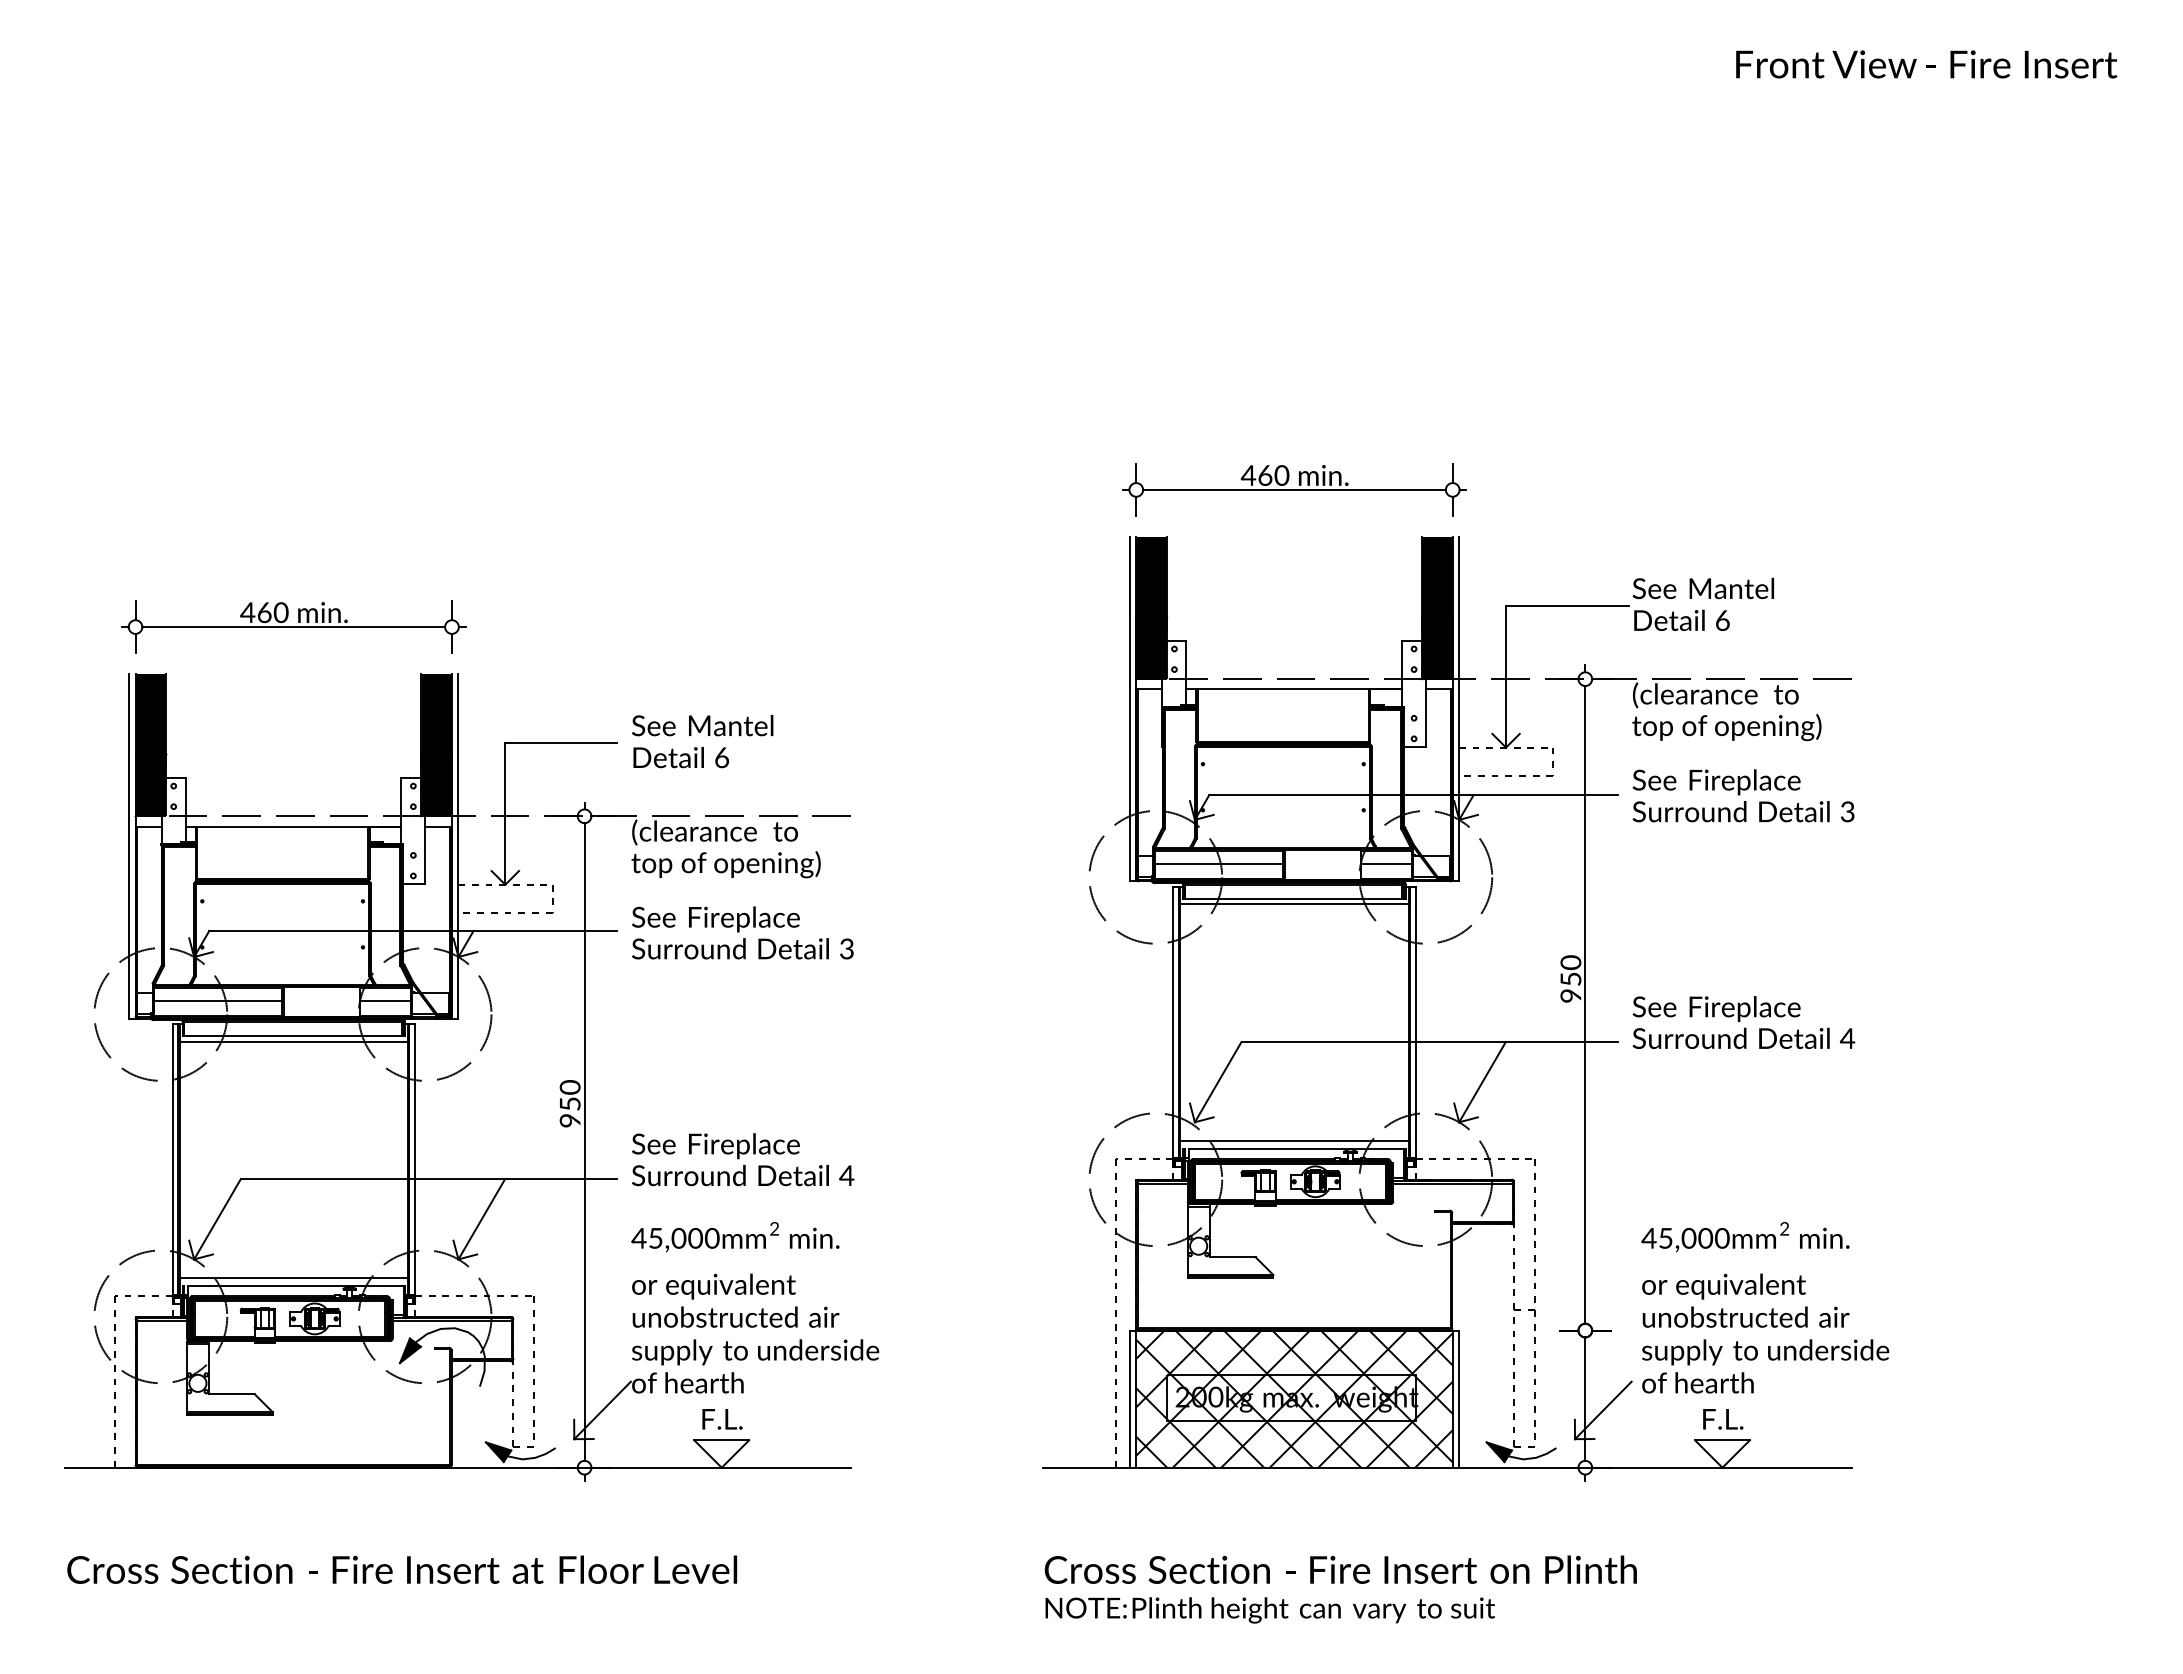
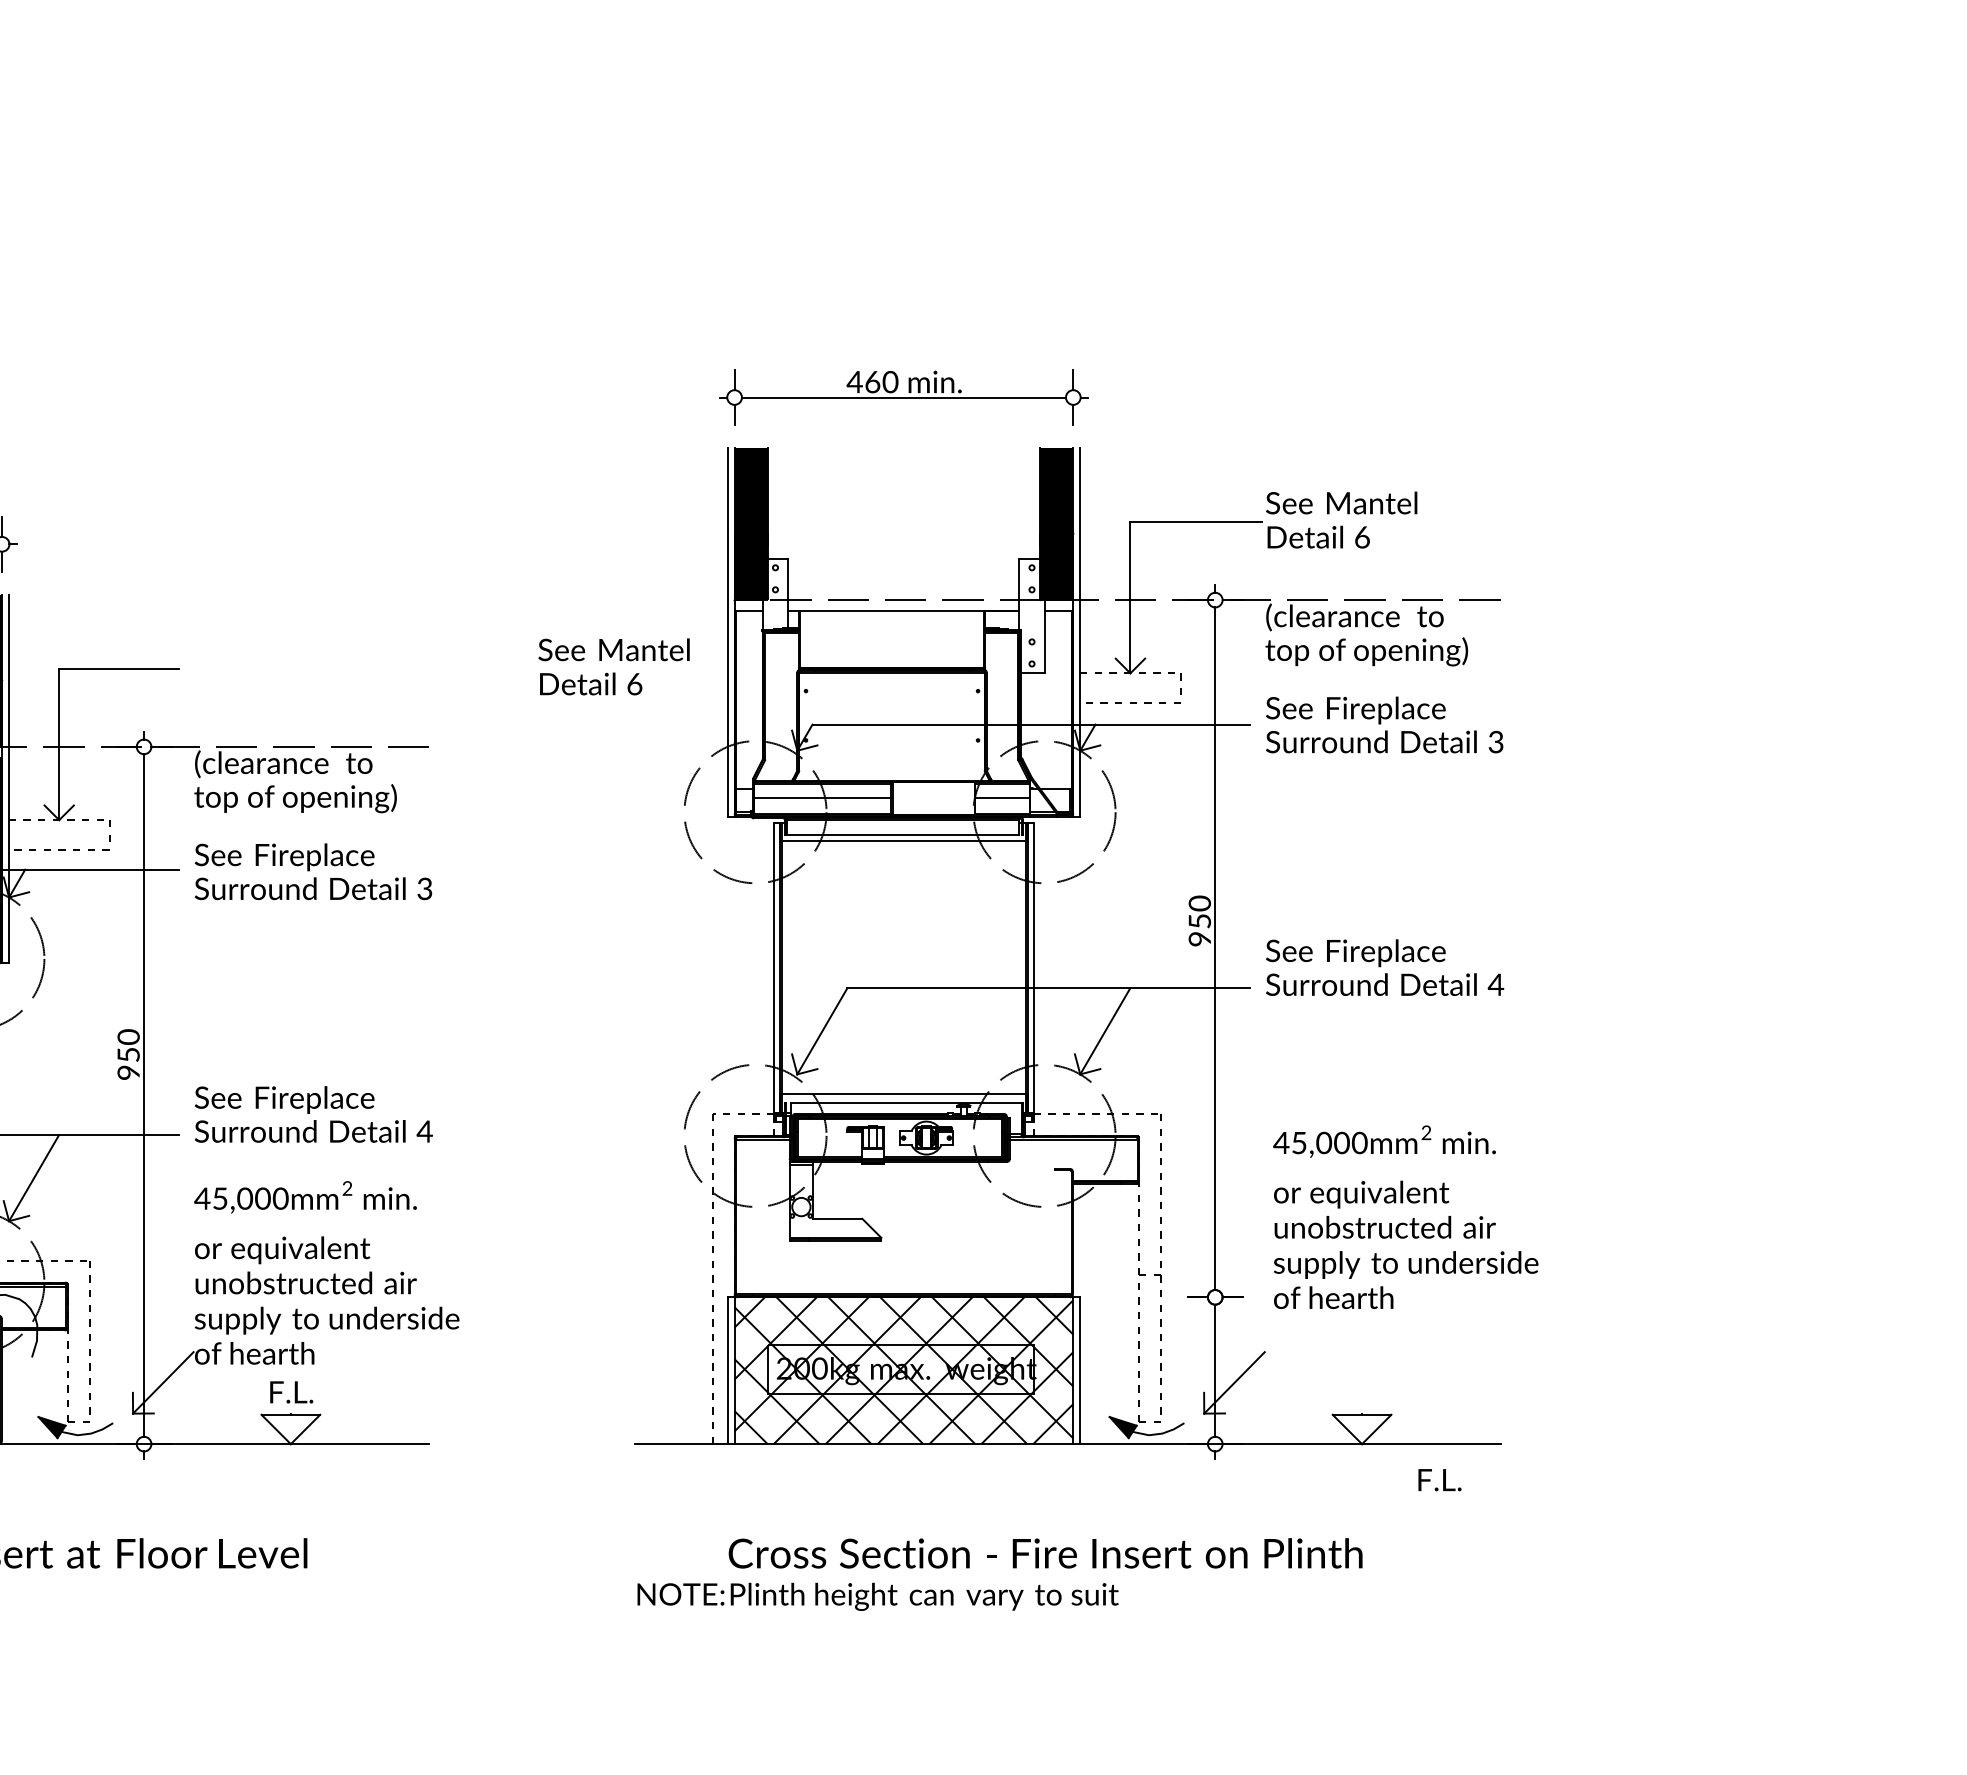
text: (702, 741) -> (613, 666), moved
text: (1765, 1307) -> (1405, 1217), moved
text: (1723, 1419) -> (1440, 1480), moved
text: (1340, 1569) -> (1045, 1553), moved

